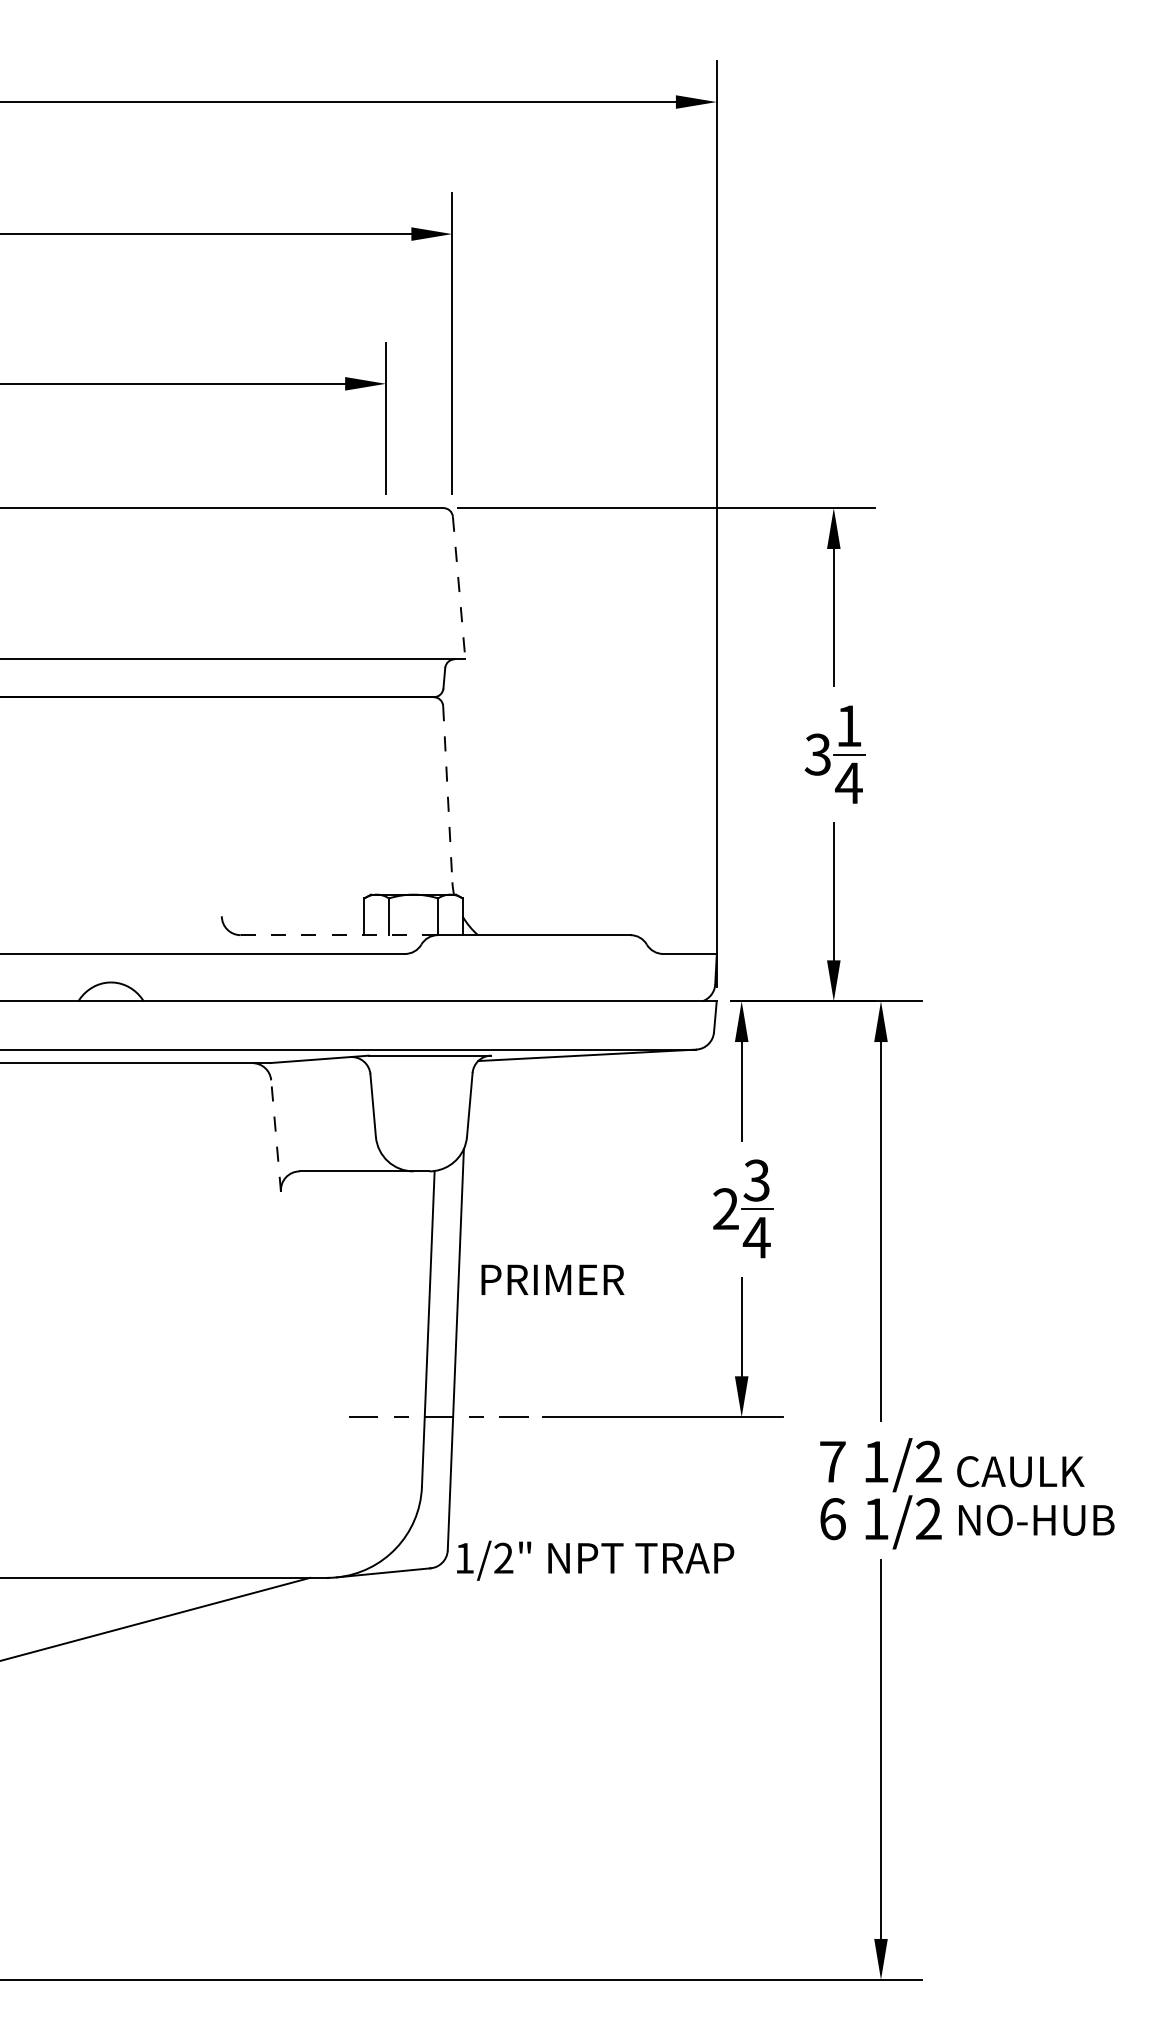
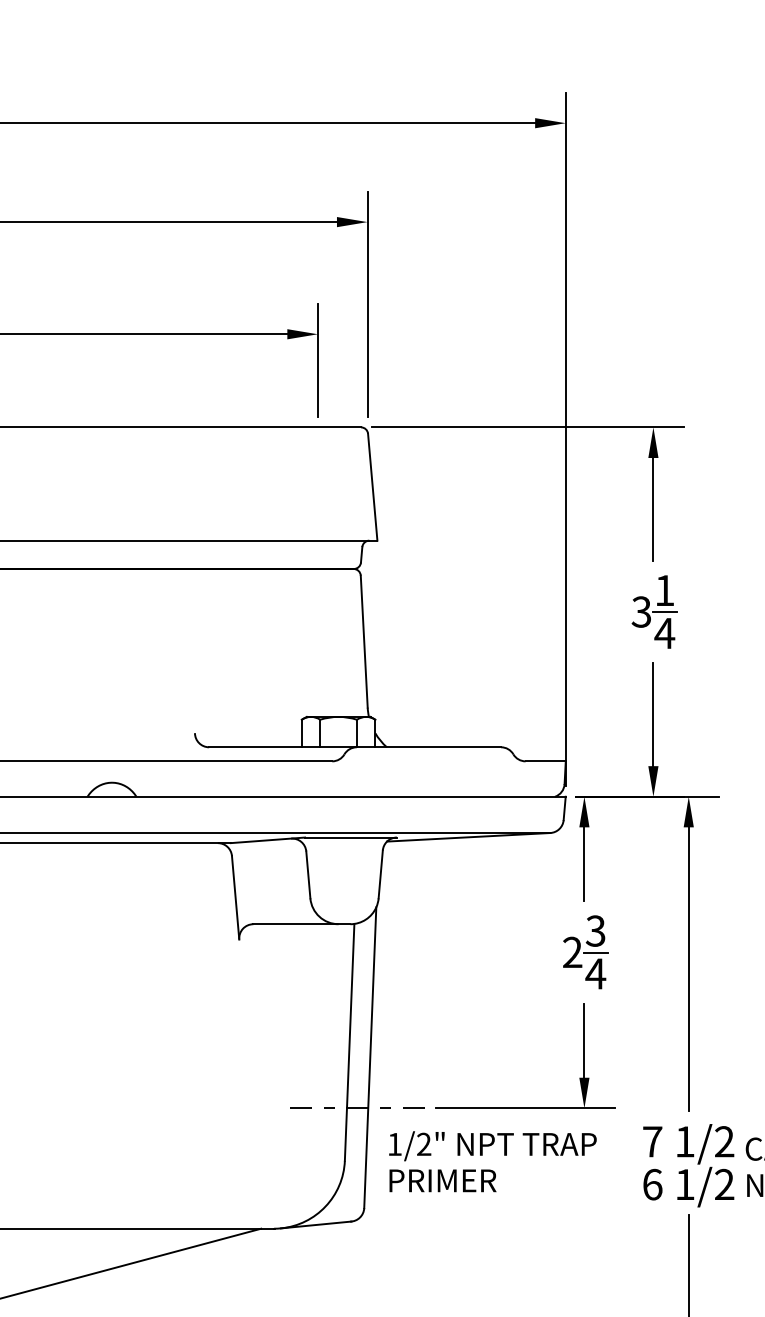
line: (459, 588) -> (373, 487), dashed -> solid
line: (447, 794) -> (364, 641), dashed -> solid
line: (339, 935) -> (283, 747), dashed -> solid
line: (276, 1136) -> (235, 898), dashed -> solid
text: (552, 1279) -> (442, 1180), moved
text: (595, 1560) -> (492, 1146), moved

